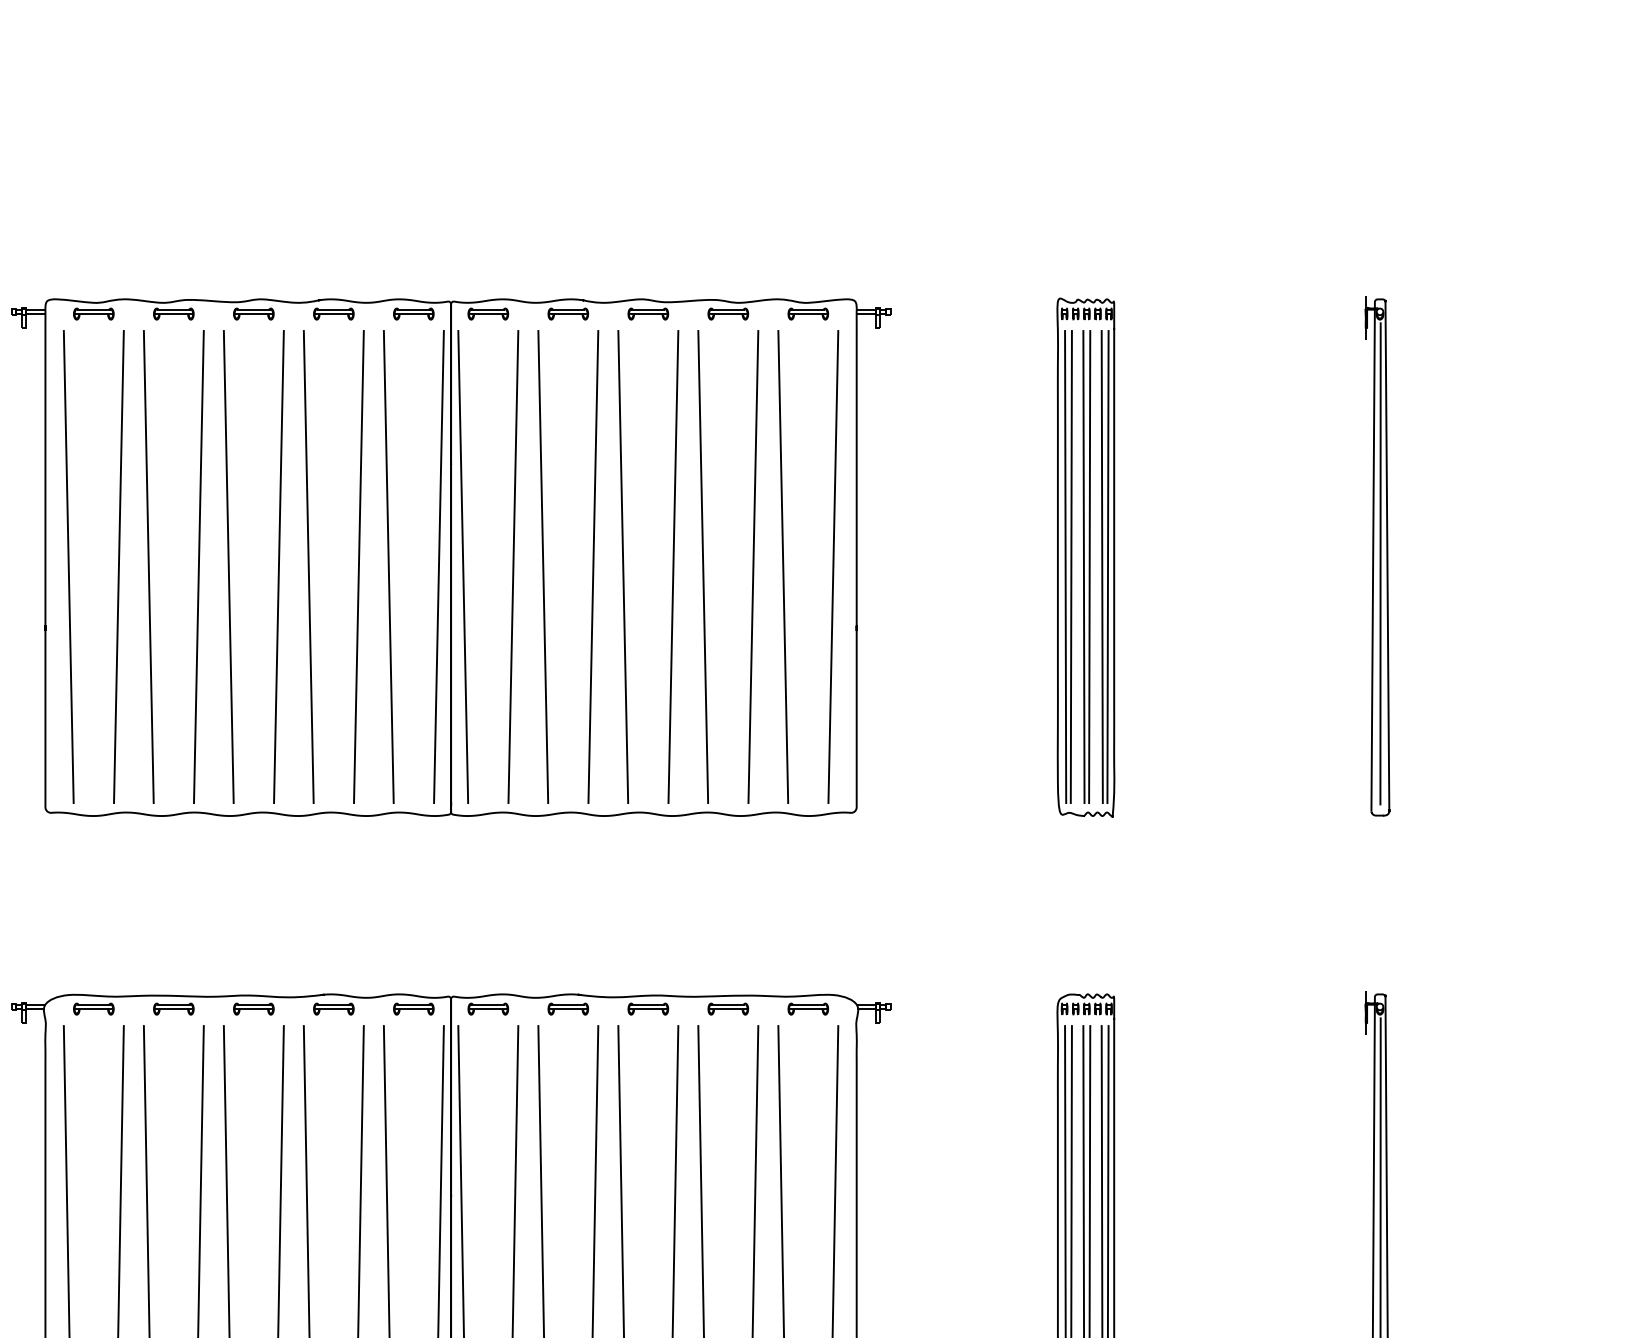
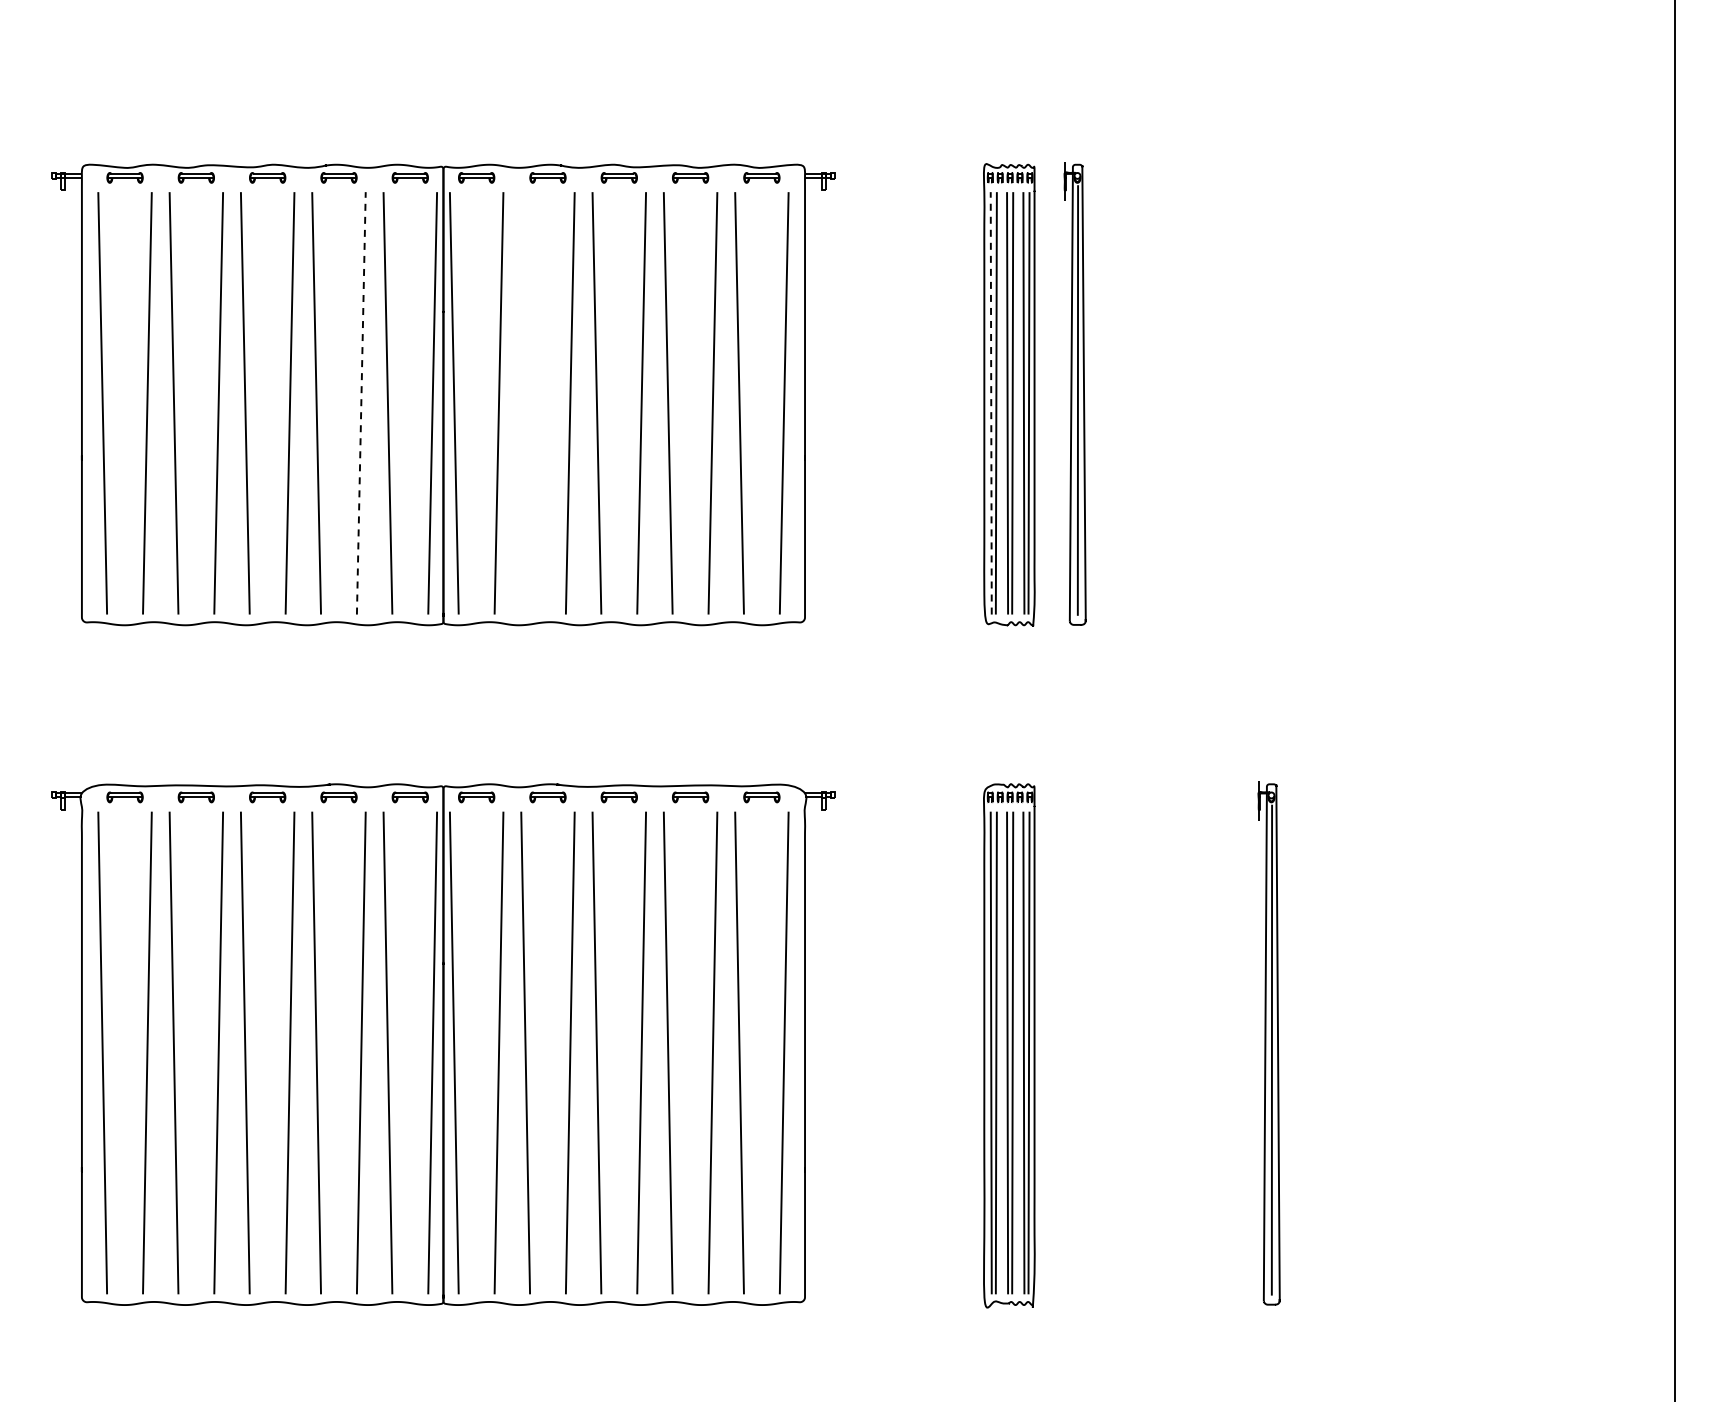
part: (1376, 555) -> (1074, 393), moved
line: (359, 566) -> (361, 402), solid -> dashed
line: (1065, 566) -> (991, 402), solid -> dashed
line: (543, 567) -> (525, 403), removed

